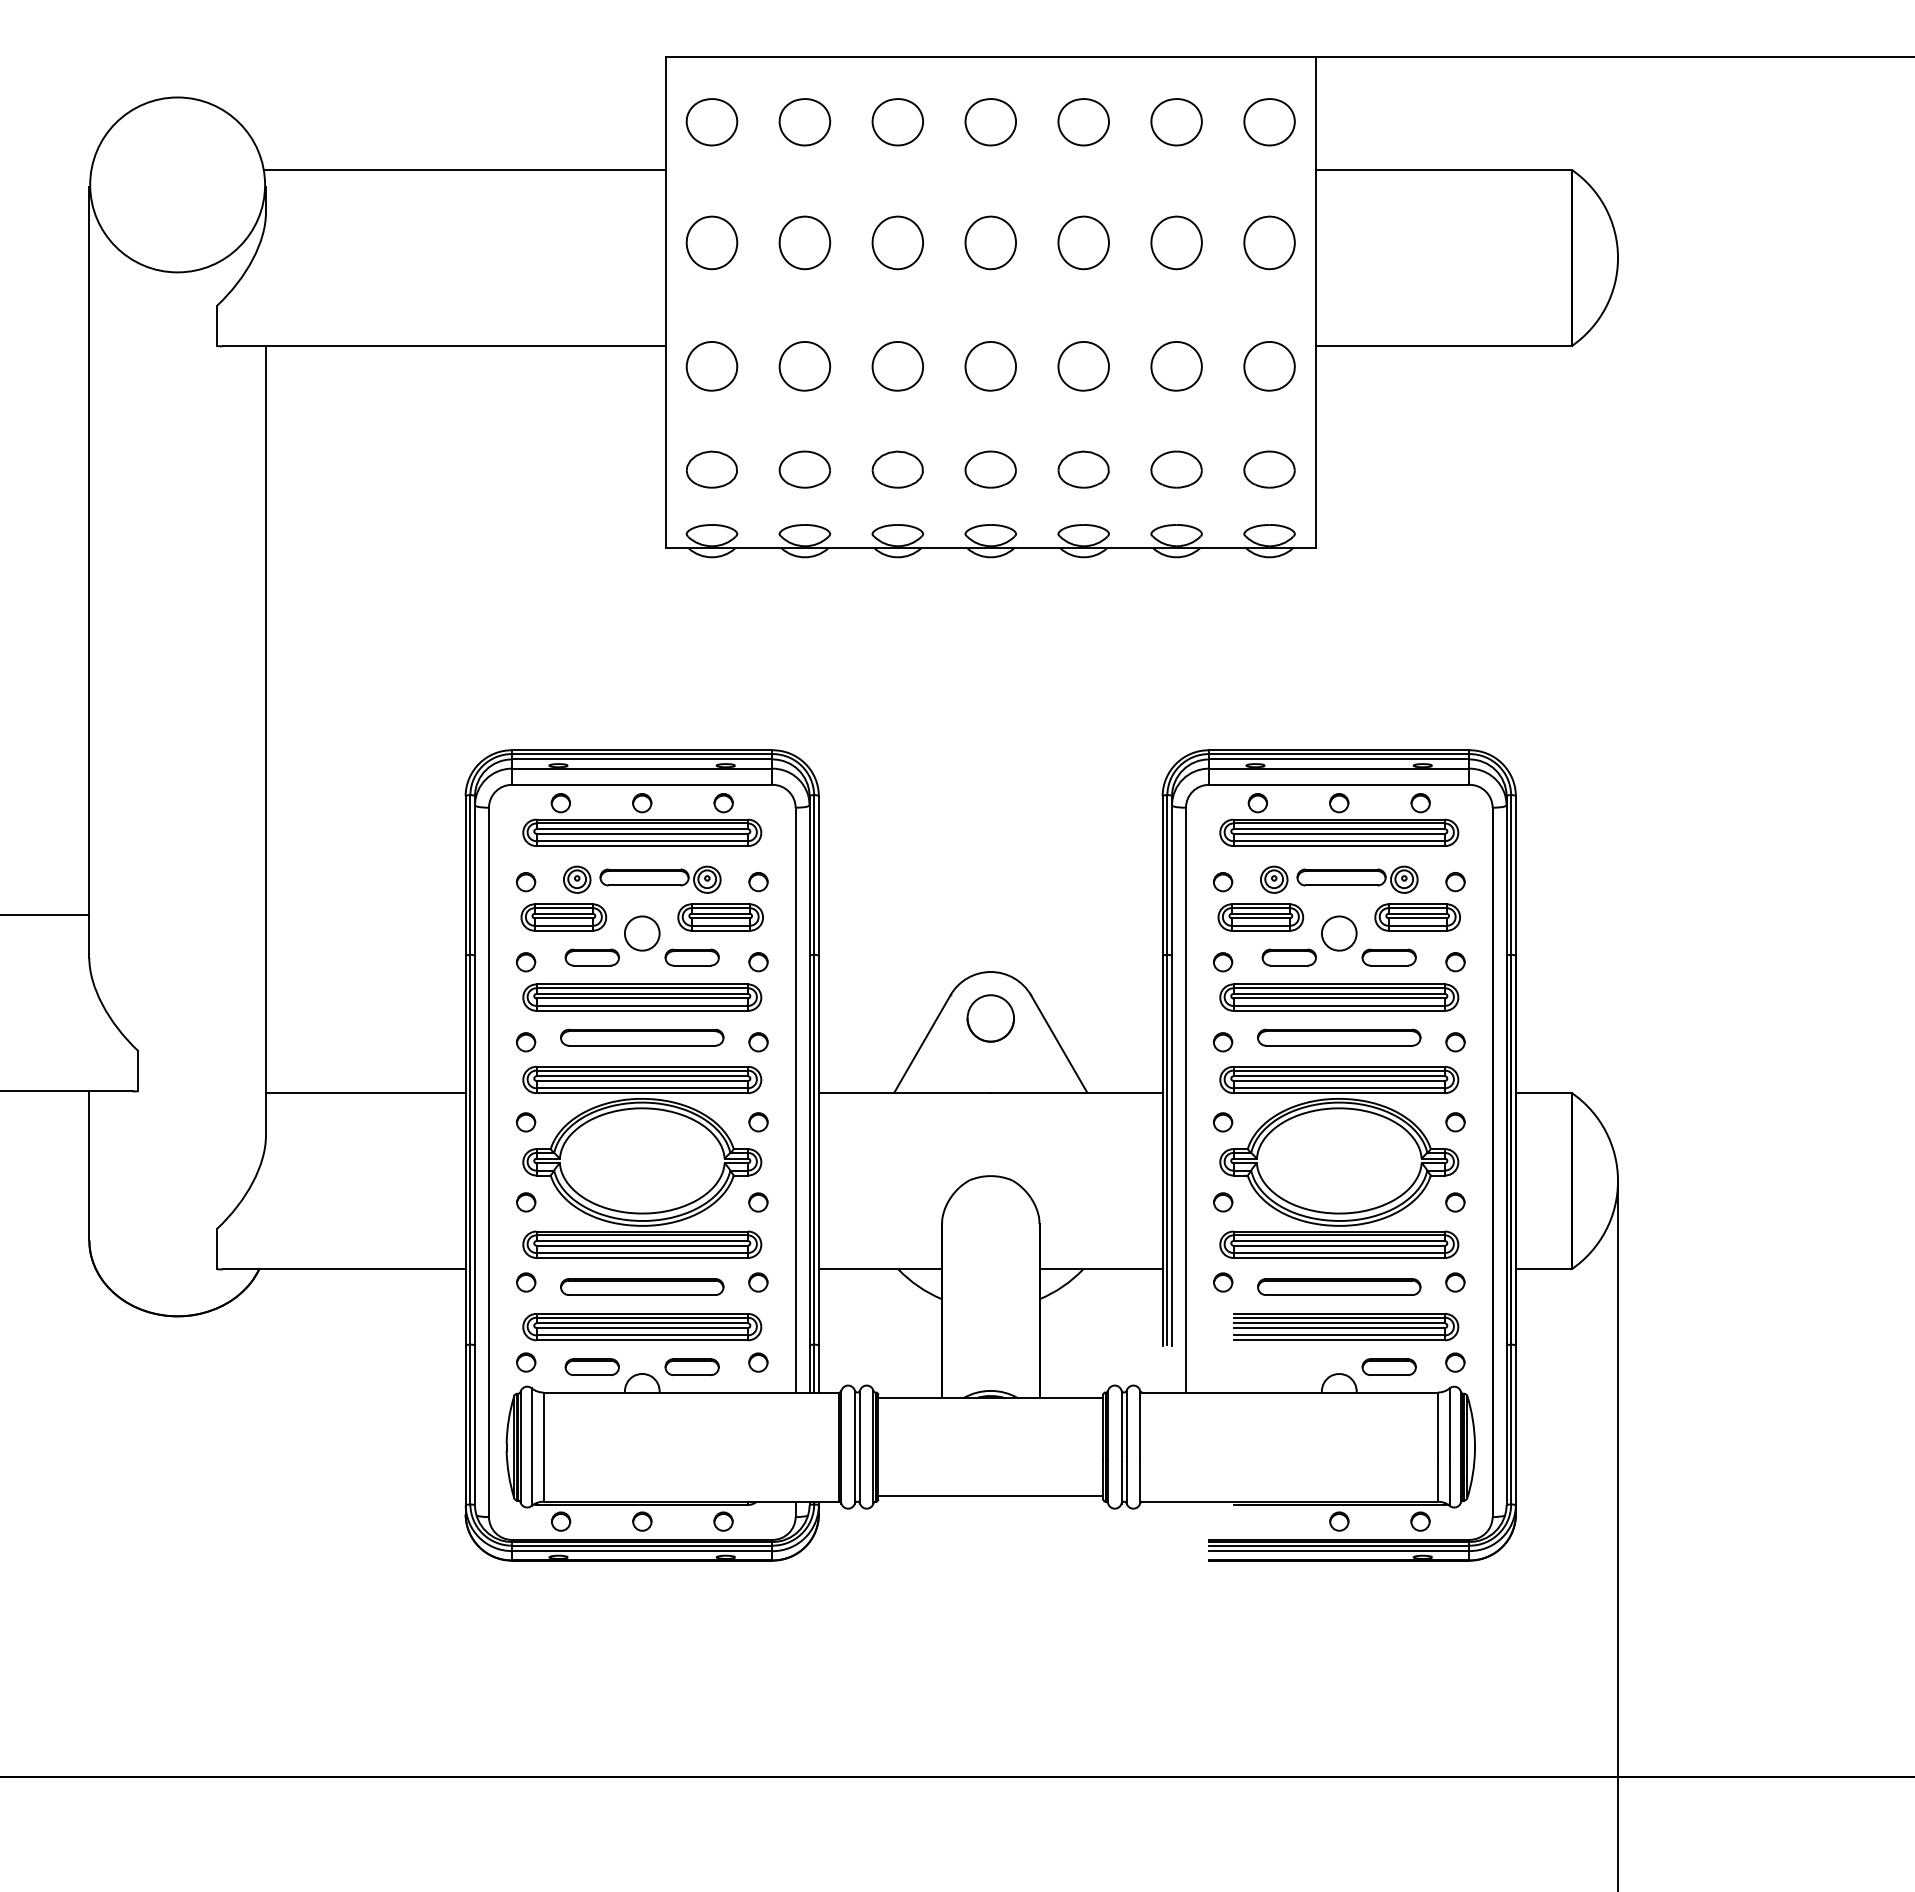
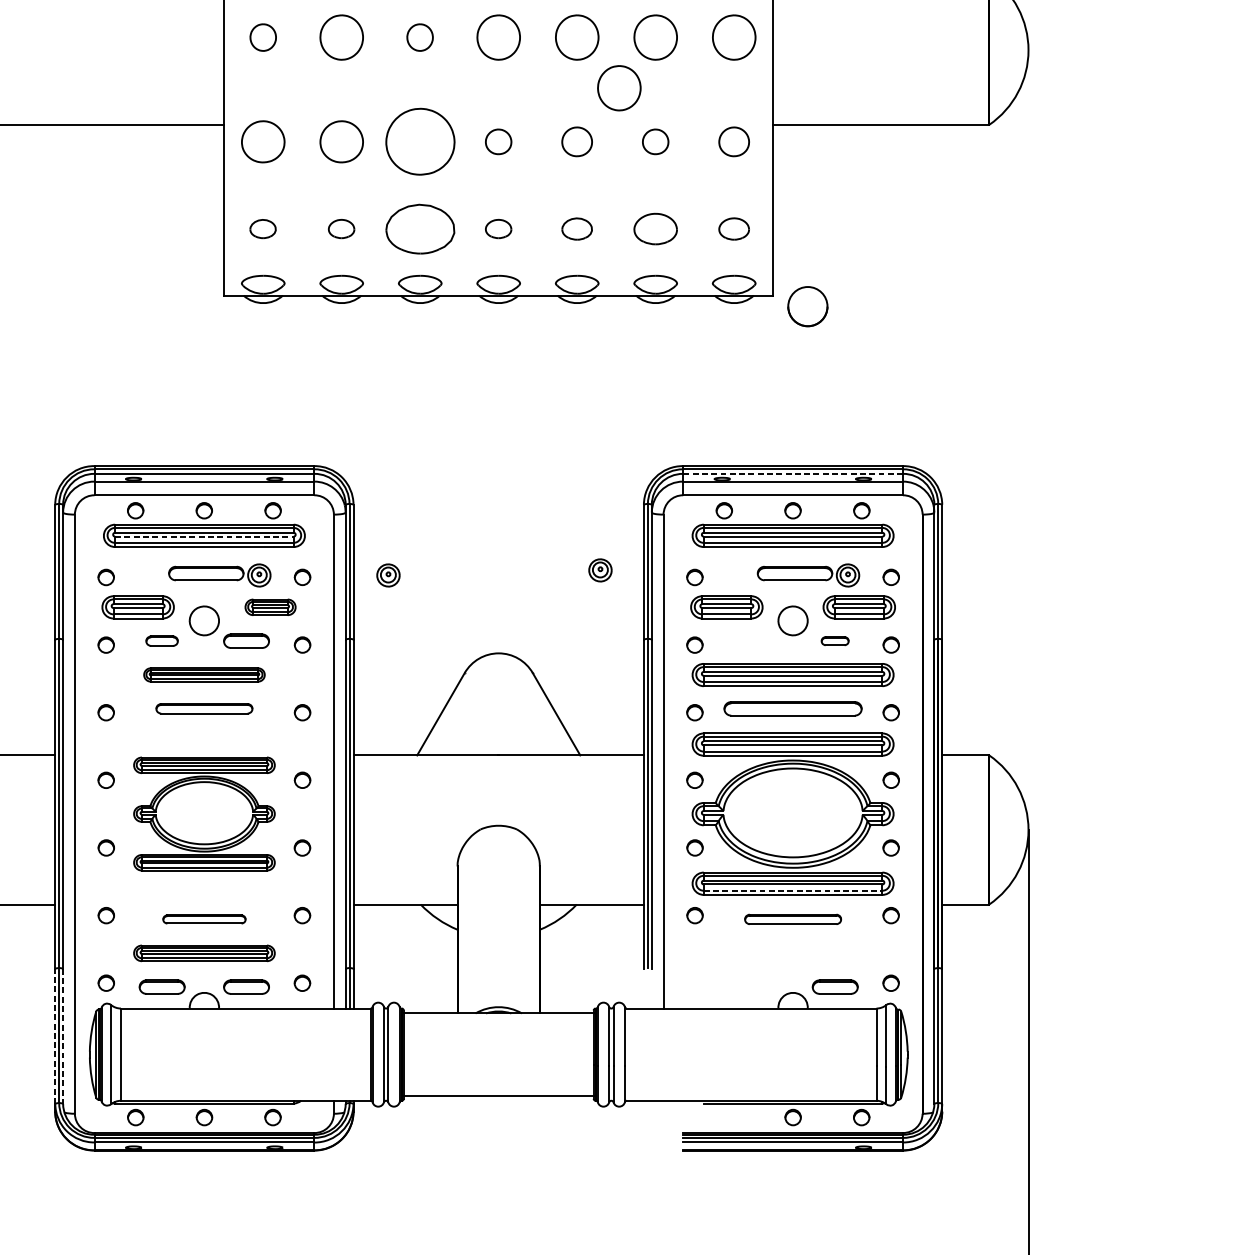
part: (711, 242) -> (262, 37), size x0.6
part: (897, 242) -> (419, 37), size x0.6
part: (1133, 302) -> (619, 87), added
part: (897, 366) -> (419, 141), size x1.6
part: (990, 366) -> (498, 141), size x0.6
part: (1083, 366) -> (577, 141), size x0.7
part: (1176, 366) -> (655, 141), size x0.6
part: (1269, 366) -> (734, 141), size x0.7
part: (711, 469) -> (262, 228), size x0.6
part: (804, 469) -> (341, 228), size x0.6
part: (897, 469) -> (419, 228), size x1.6
part: (990, 469) -> (498, 228), size x0.6
part: (1083, 469) -> (577, 228), size x0.7
part: (1269, 469) -> (734, 228), size x0.7
line: (1338, 759) -> (792, 473), solid -> dashed
line: (642, 833) -> (204, 536), solid -> dashed
part: (577, 879) -> (388, 575), moved
part: (1274, 879) -> (600, 570), moved
part: (720, 917) -> (270, 607), size x0.7
part: (591, 957) -> (161, 641), size x0.7
part: (1288, 957) -> (750, 641), removed
part: (1388, 957) -> (834, 641), size x0.6
part: (642, 997) -> (204, 674), size x0.6
circle: (990, 1018) -> (807, 306), moved
part: (642, 1037) -> (204, 708), size x0.7
part: (642, 1161) -> (204, 813), size x0.7
line: (1339, 1253) -> (793, 891), solid -> dashed
part: (642, 1286) -> (204, 918), size x0.6
part: (1339, 1286) -> (793, 918), size x0.7
part: (642, 1327) -> (204, 953), size x0.7
part: (1346, 1327) -> (799, 953), removed
line: (465, 1425) -> (55, 1036), solid -> dashed
line: (475, 1425) -> (63, 1036), solid -> dashed

